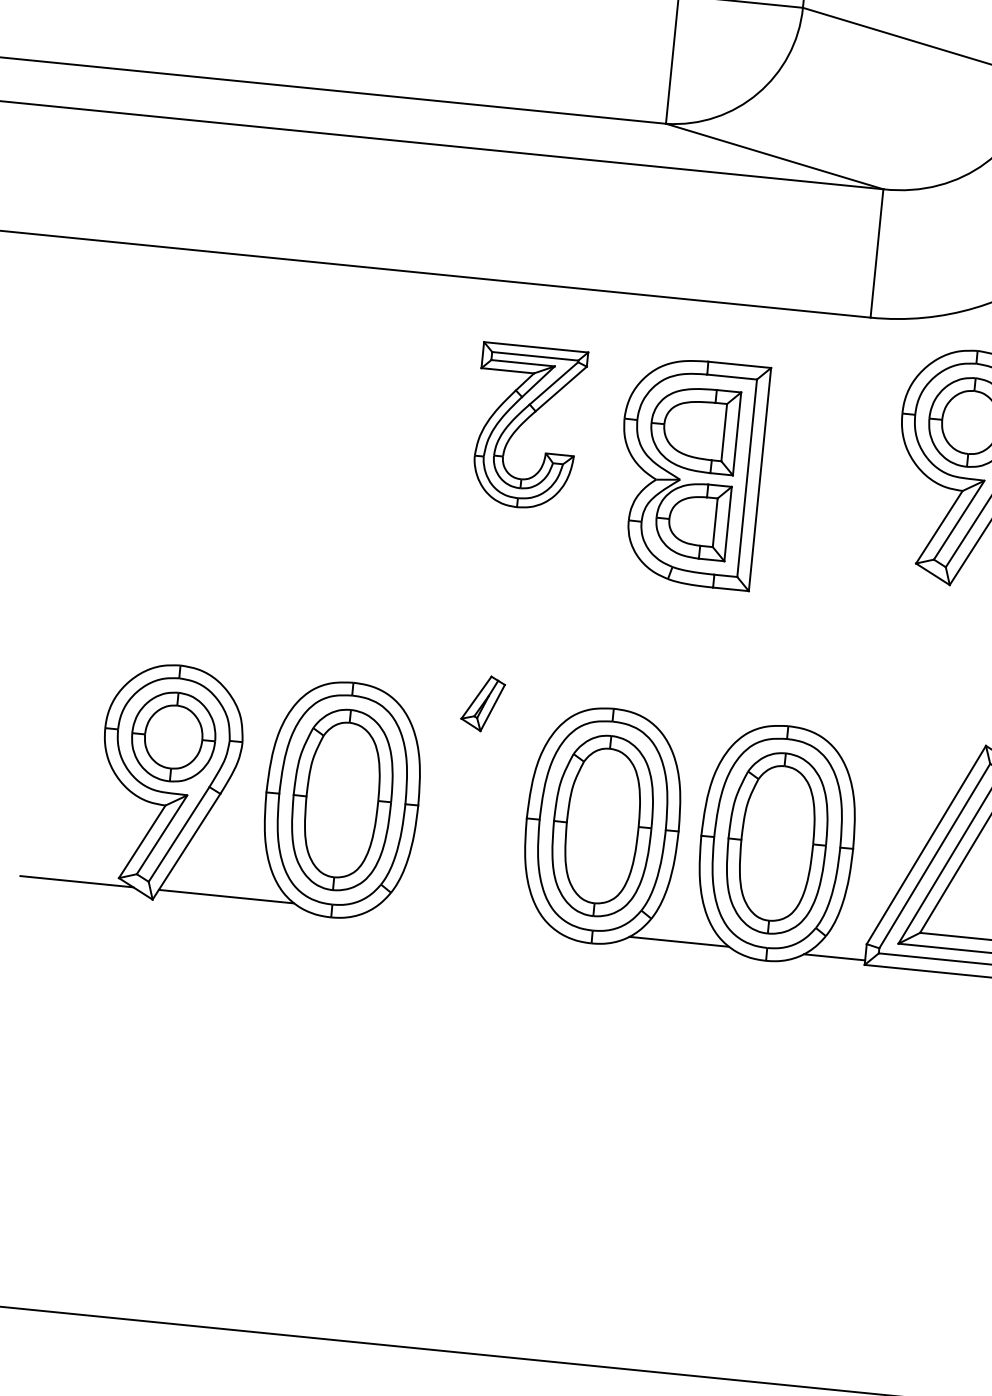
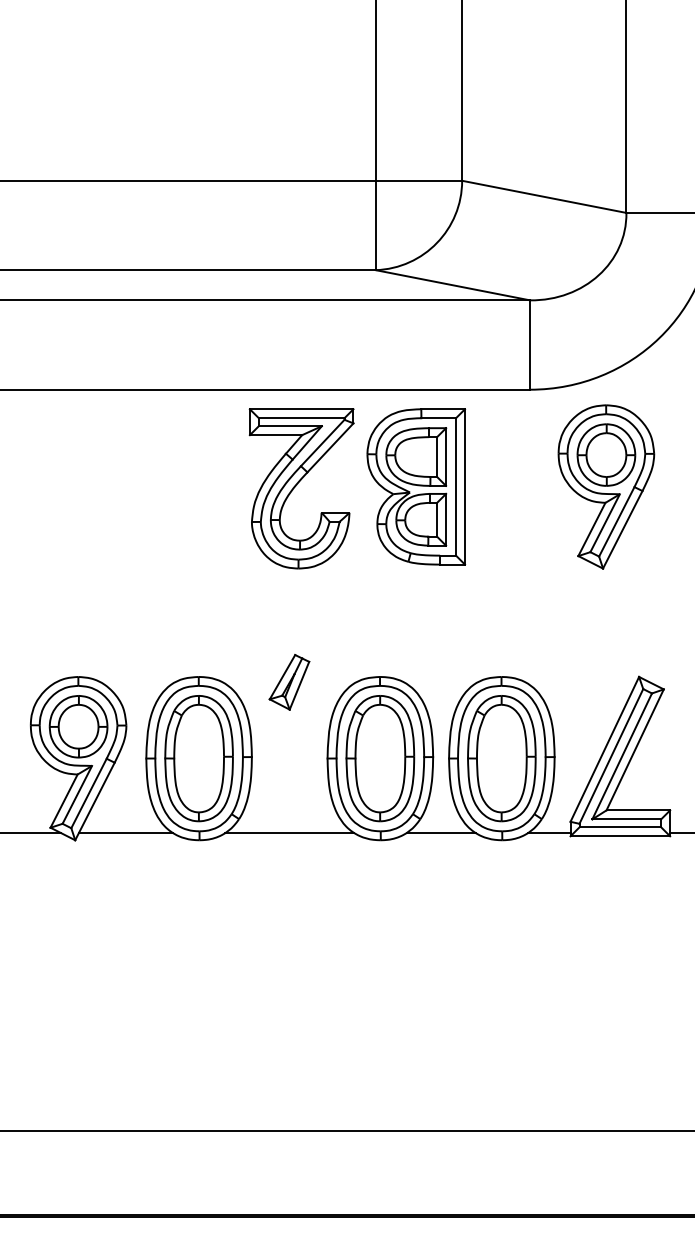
part: (528, 426) -> (301, 488), size x1.43
part: (690, 471) -> (416, 486), moved
part: (483, 703) -> (289, 682), size x1.43
line: (461, 920) -> (289, 833), added

